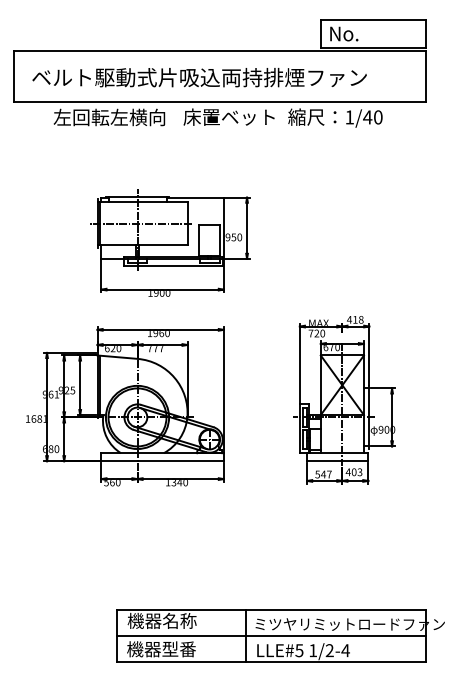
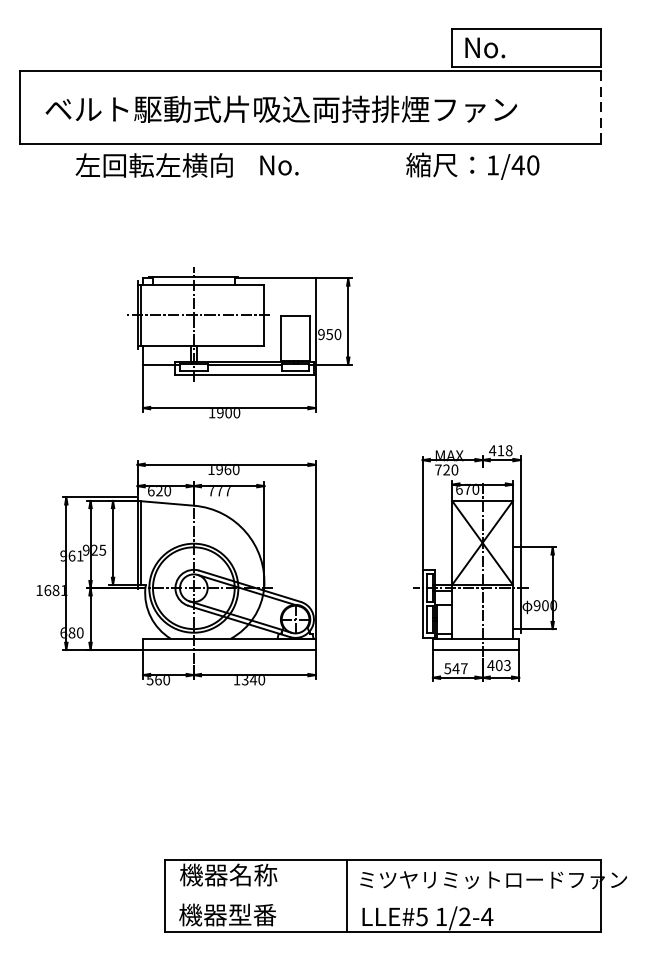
line: (426, 76) -> (601, 107), solid -> dashed
text: (228, 116) -> (322, 164), 床置ベット -> No.
line: (271, 635) -> (382, 895), removed

